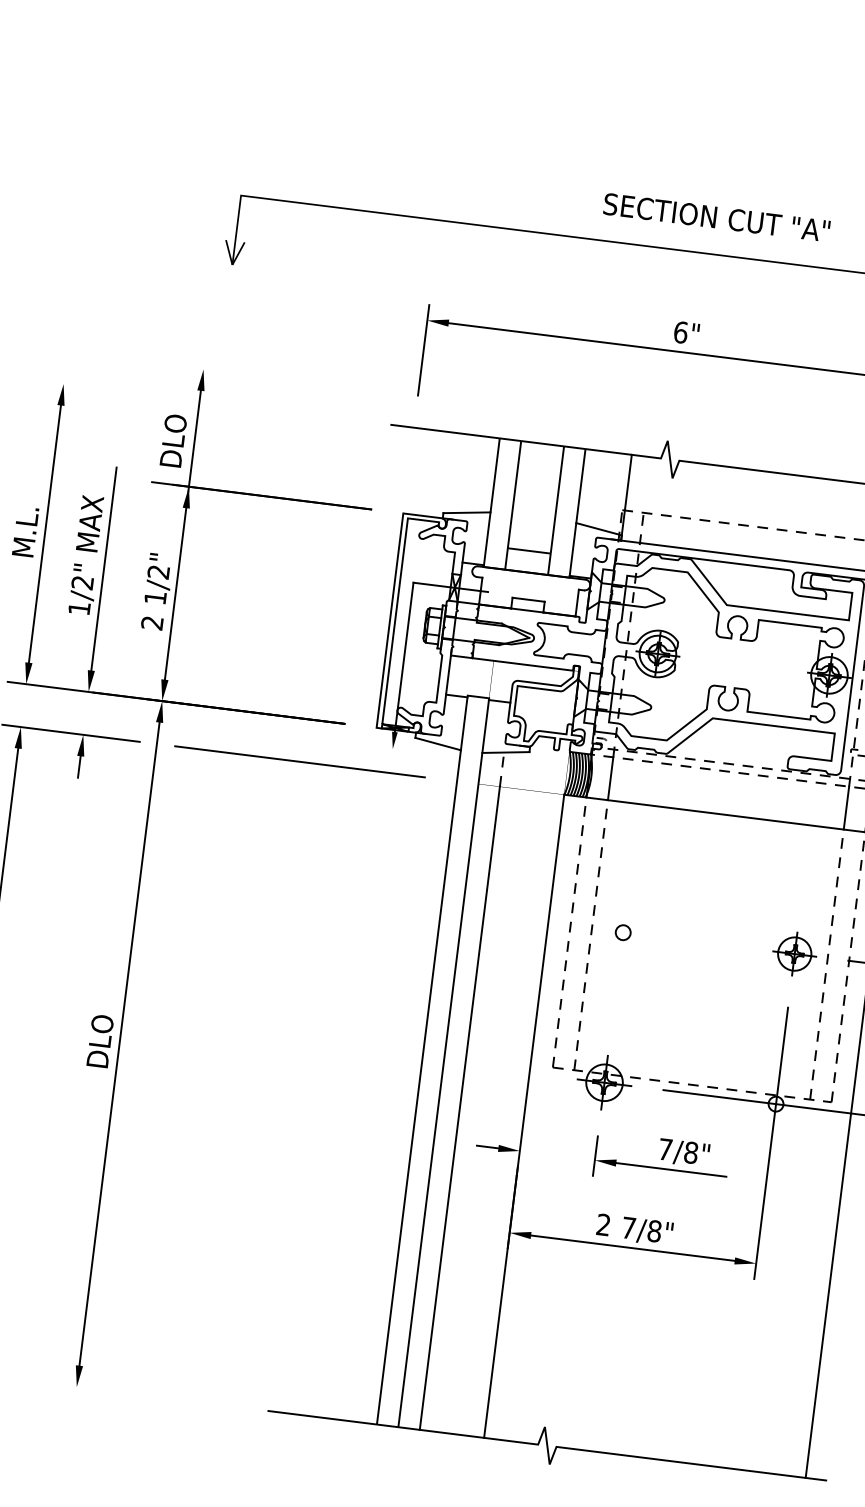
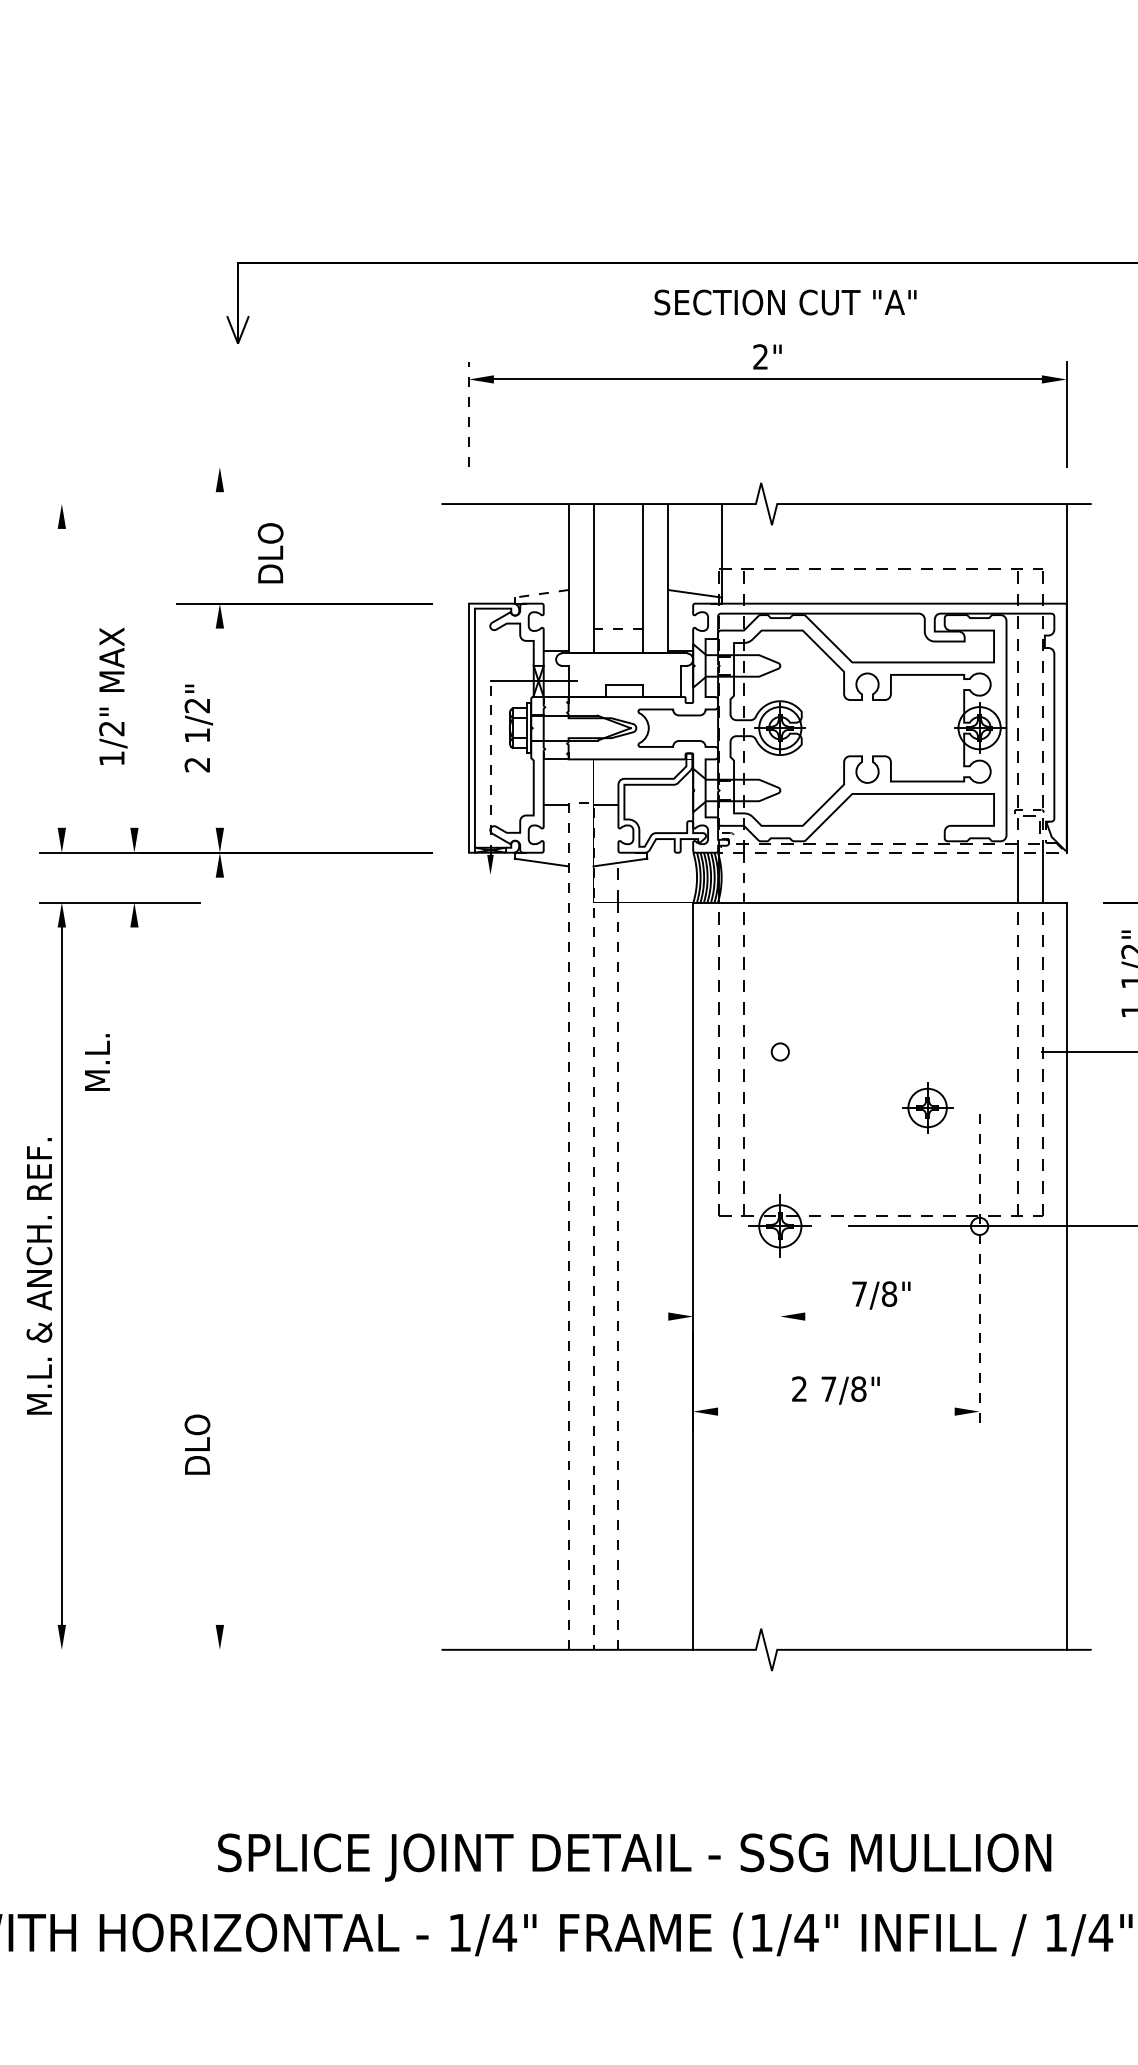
text: (716, 217) -> (785, 302), moved
text: (680, 331) -> (760, 356), 6" -> 2"
line: (423, 350) -> (468, 414), solid -> dashed
text: (173, 440) -> (270, 553), moved
line: (194, 440) -> (219, 550), removed
line: (466, 512) -> (541, 593), solid -> dashed
text: (25, 531) -> (97, 1062), moved
line: (44, 533) -> (61, 677), removed
line: (529, 550) -> (618, 628), solid -> dashed
line: (104, 568) -> (134, 709), removed
line: (175, 593) -> (219, 727), removed
line: (404, 657) -> (490, 768), solid -> dashed
line: (478, 696) -> (581, 802), solid -> dashed
line: (300, 761) -> (386, 902), removed
line: (79, 766) -> (134, 939), removed
line: (610, 778) -> (743, 877), solid -> dashed
part: (794, 953) -> (927, 1107), moved
text: (100, 1041) -> (197, 1444), moved
line: (119, 1043) -> (219, 1250), removed
line: (459, 1108) -> (618, 1276), solid -> dashed
line: (771, 1142) -> (979, 1271), solid -> dashed
line: (487, 1146) -> (655, 1316), removed
line: (595, 1156) -> (780, 1311), removed
line: (671, 1169) -> (869, 1316), removed
line: (633, 1248) -> (836, 1411), removed

